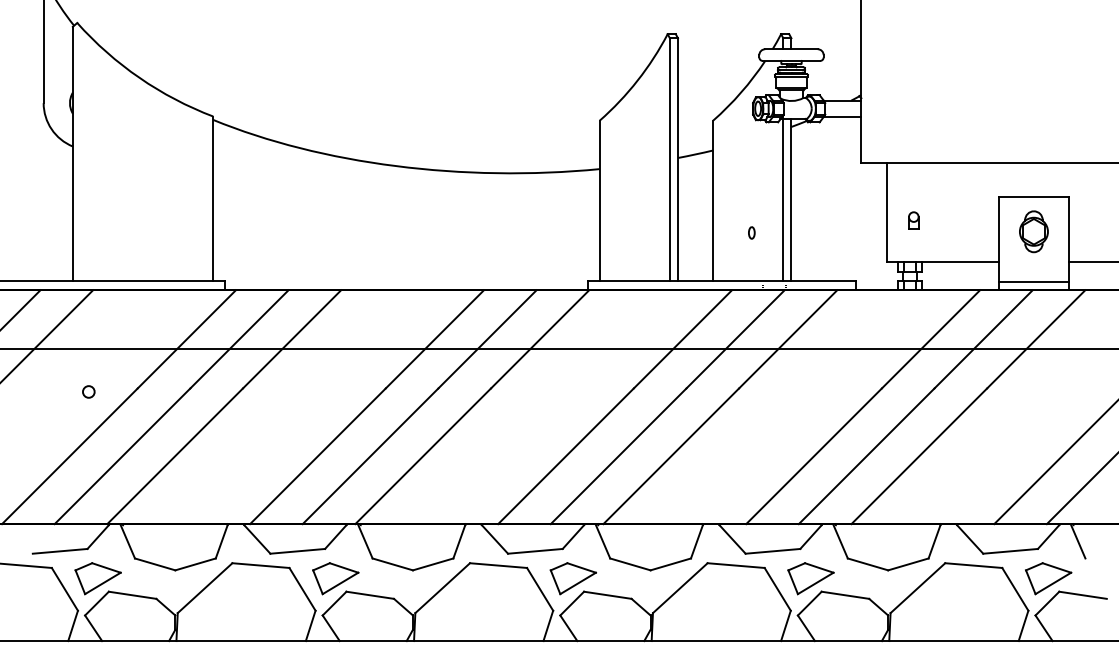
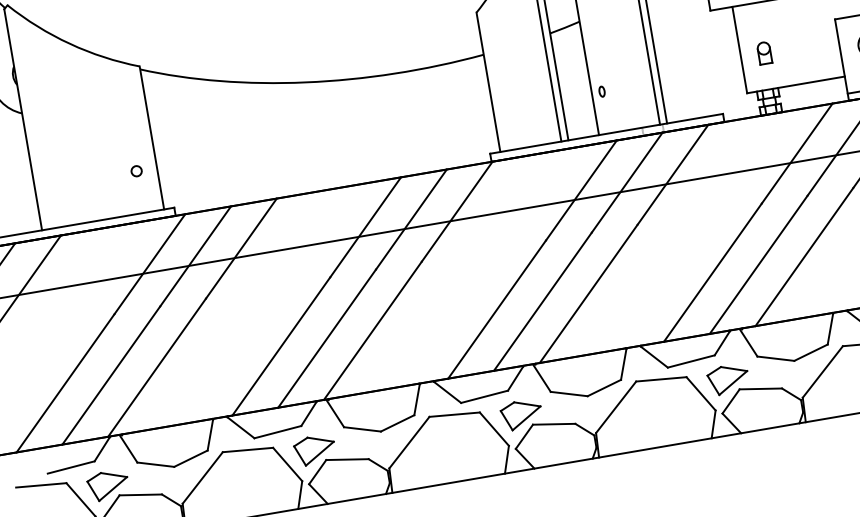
part: (913, 220) -> (764, 52), size x1.43
part: (751, 232) -> (601, 91), moved
circle: (88, 391) -> (136, 170), moved

